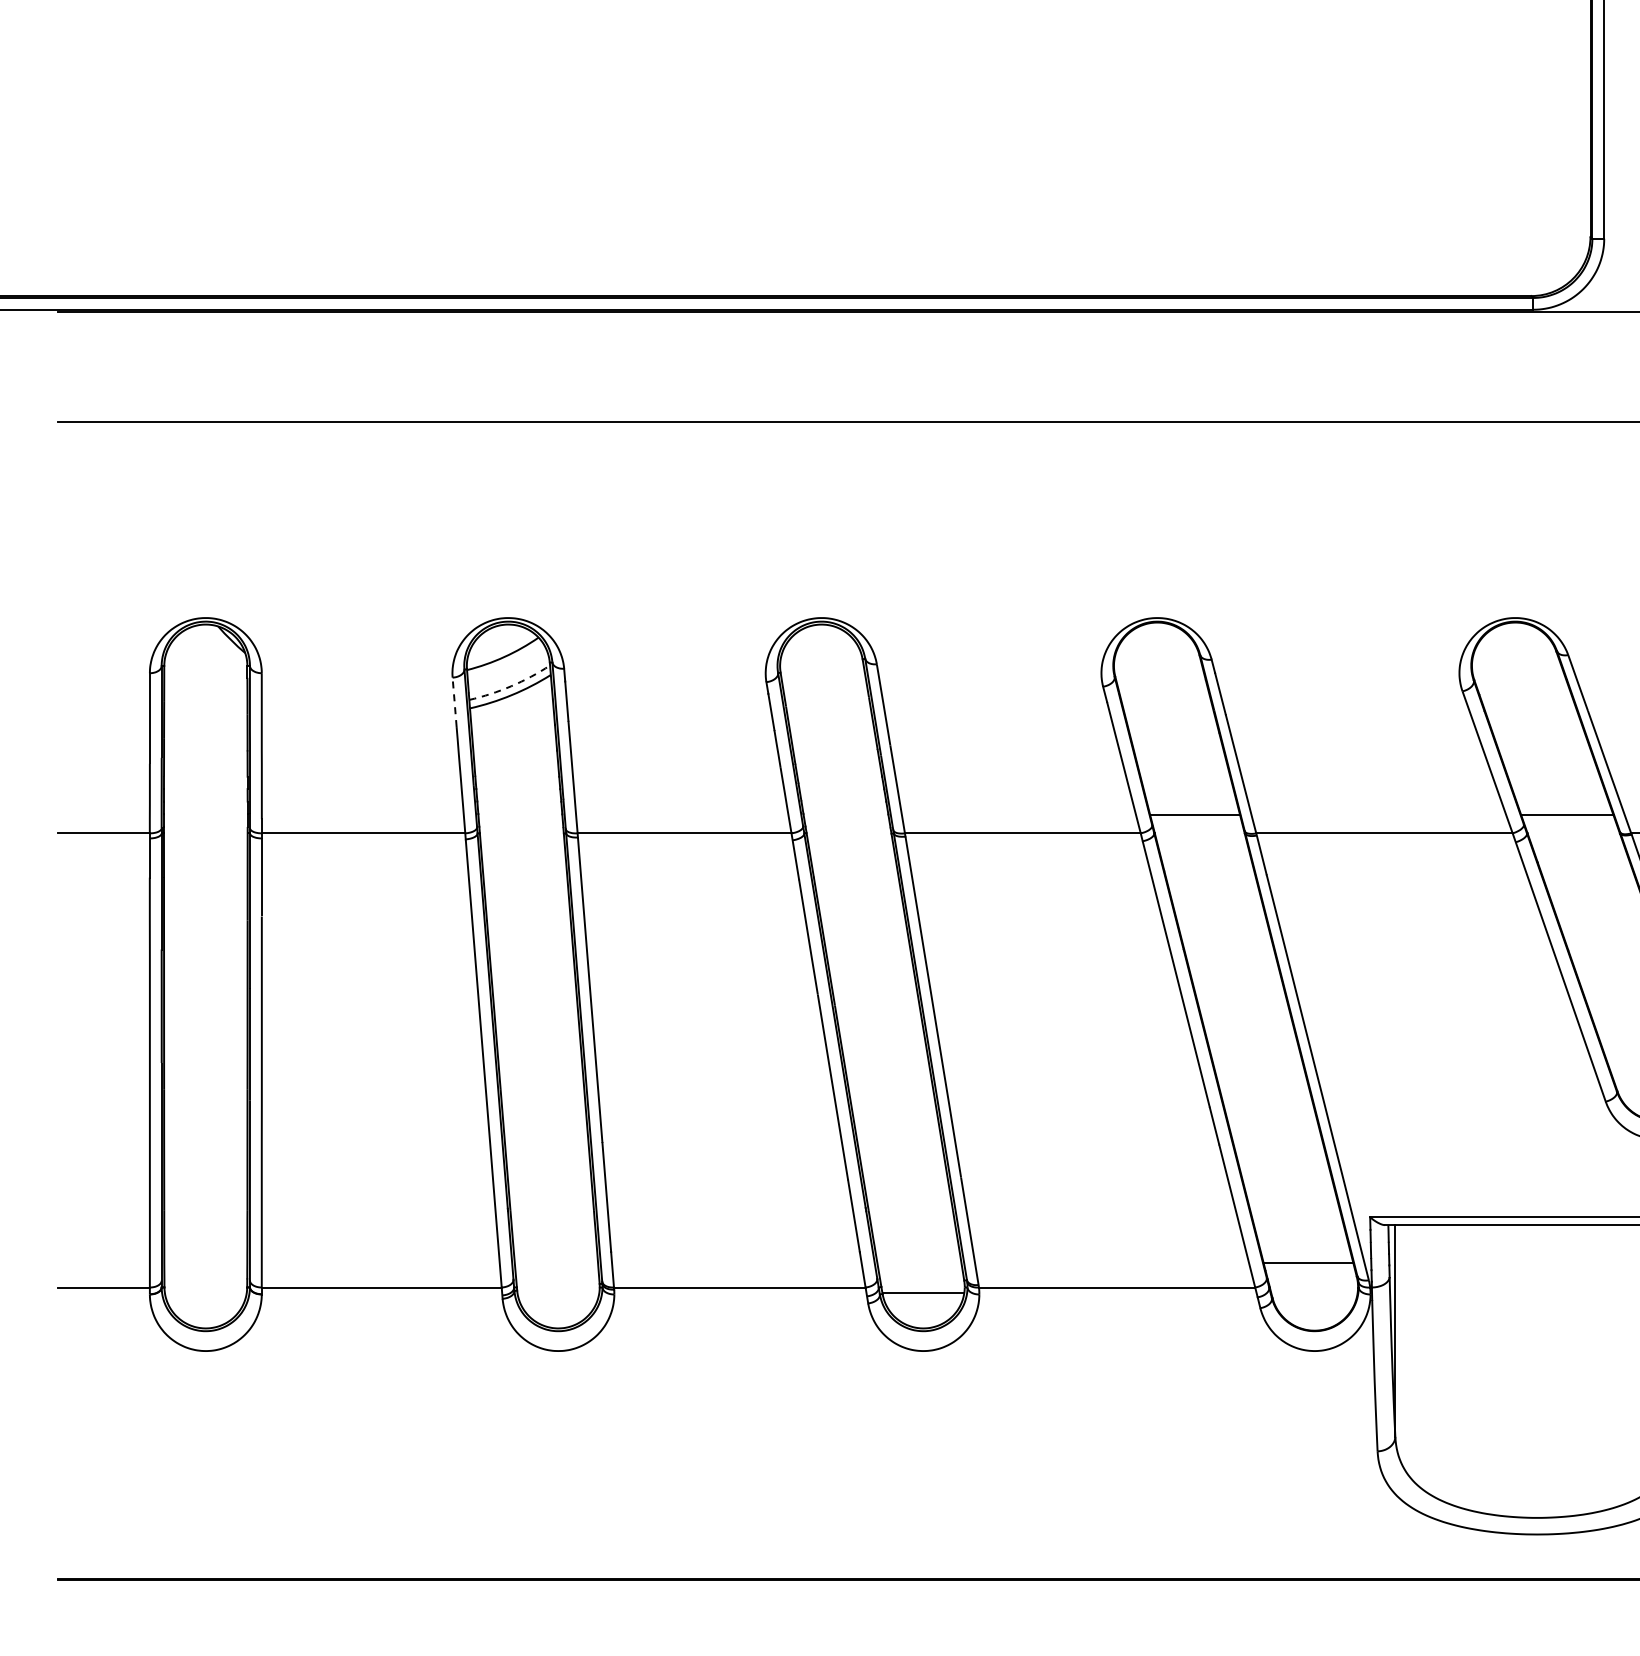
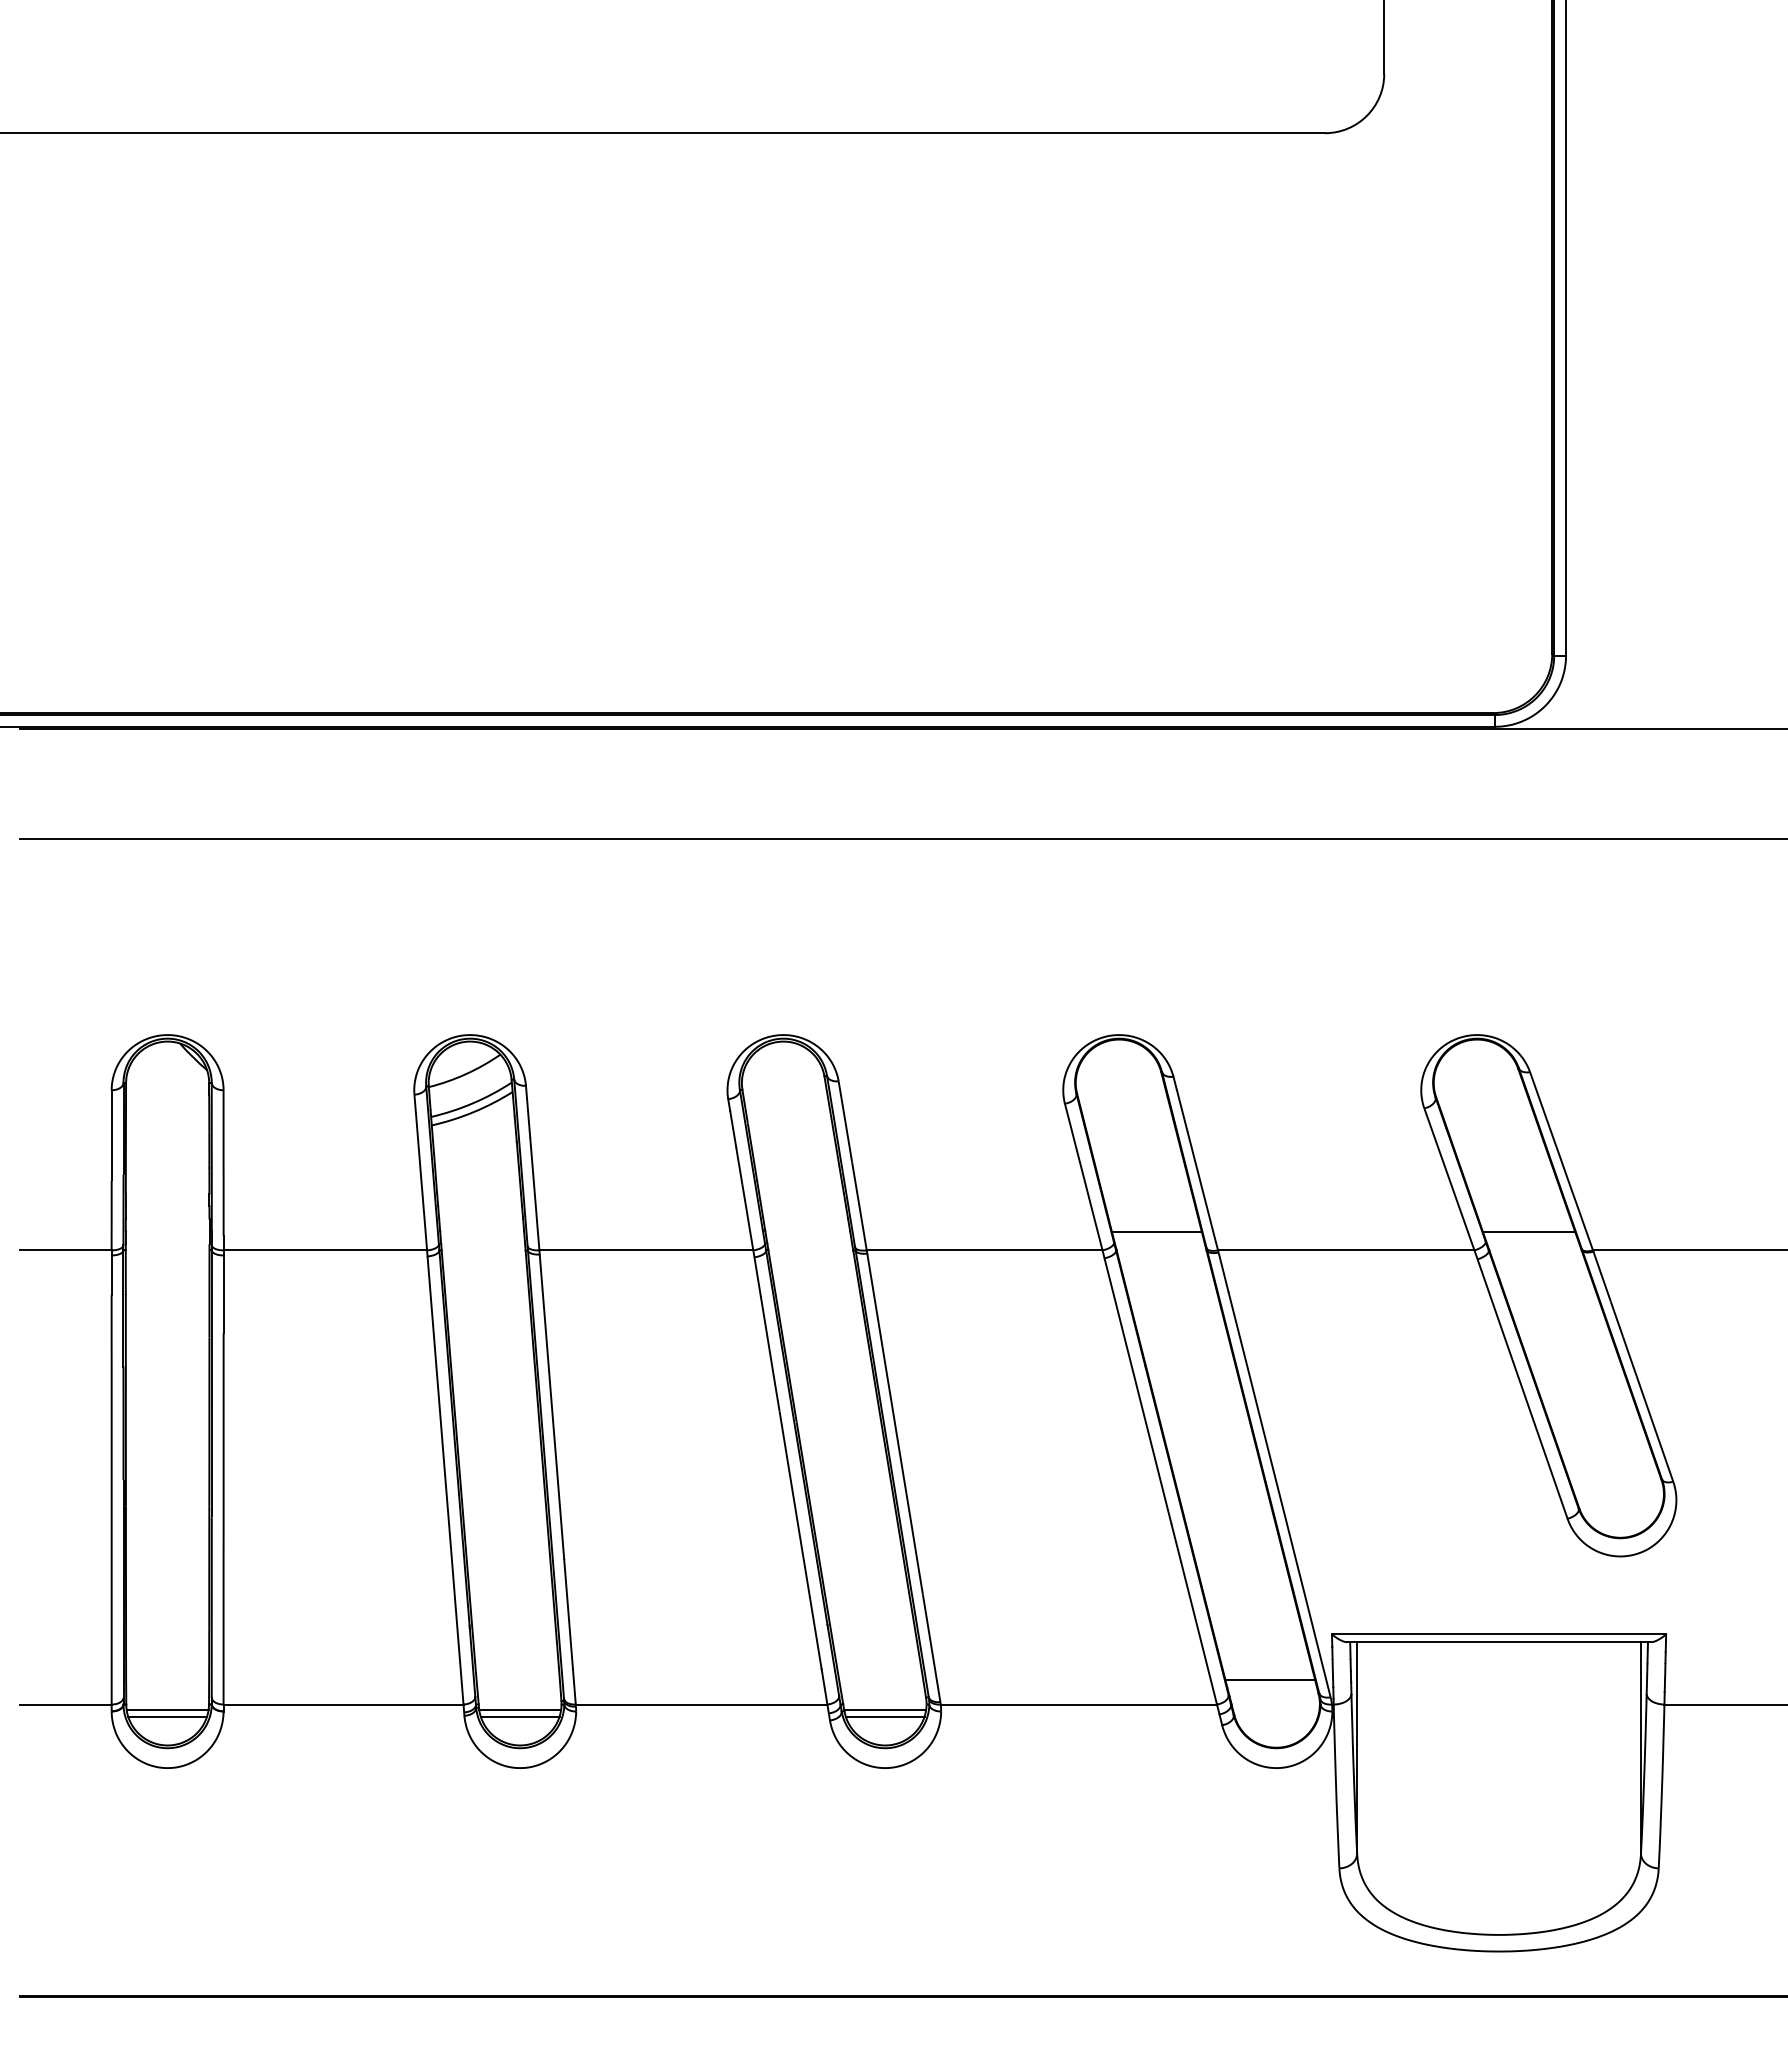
arc: (511, 686) -> (473, 1103), dashed -> solid
line: (454, 702) -> (416, 1119), dashed -> solid
line: (205, 1293) -> (167, 1710), added
line: (558, 1293) -> (520, 1710), added
line: (205, 1299) -> (167, 1716), added
line: (557, 1299) -> (519, 1716), added
line: (922, 1299) -> (884, 1716), added

